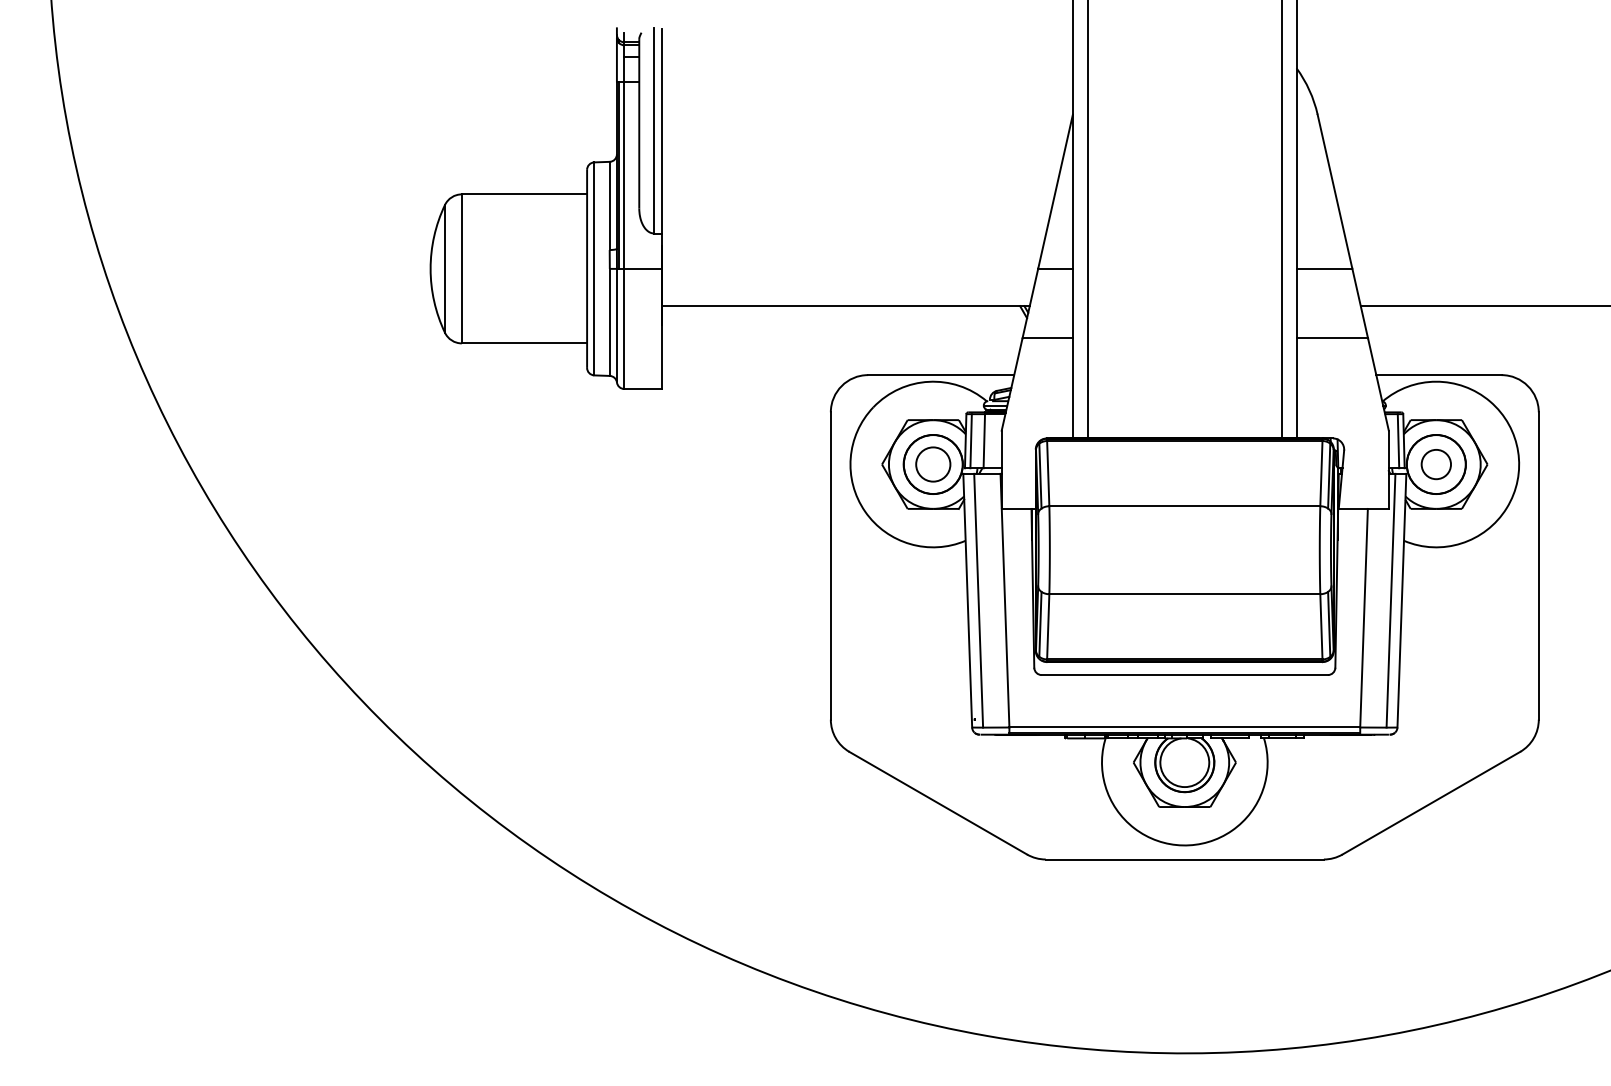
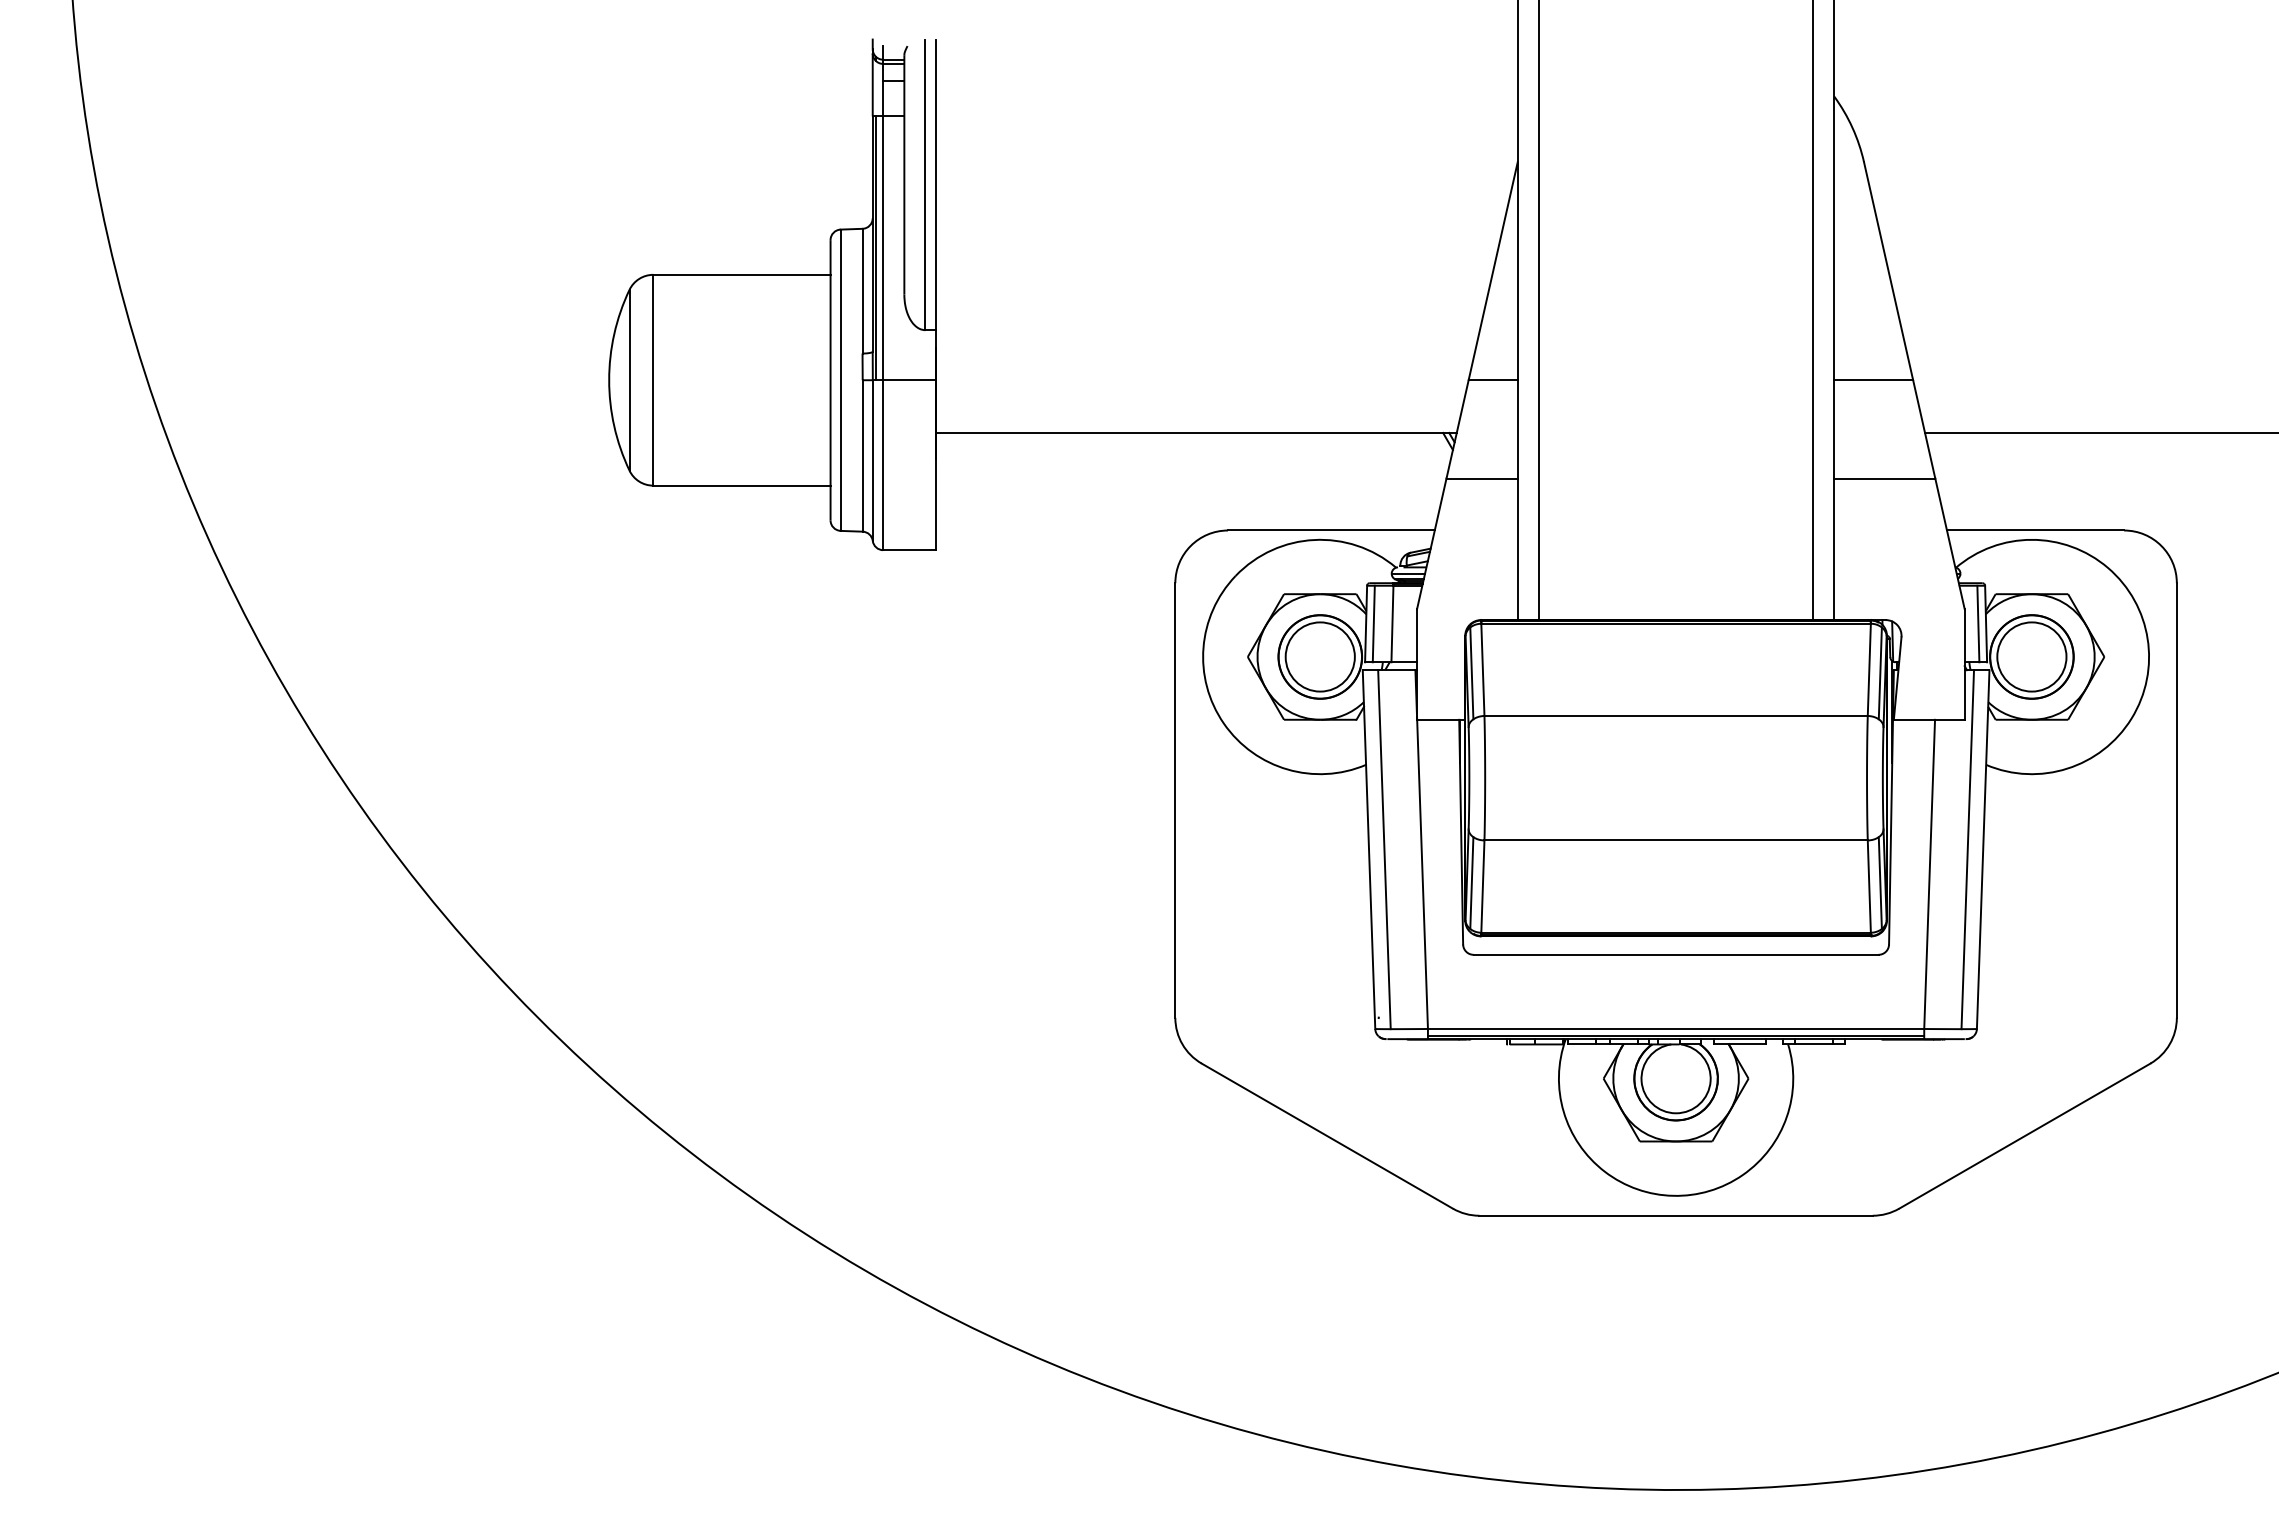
circle: (932, 464) -> (1319, 656), size x1.43
circle: (1436, 464) -> (2031, 656), size x1.67

